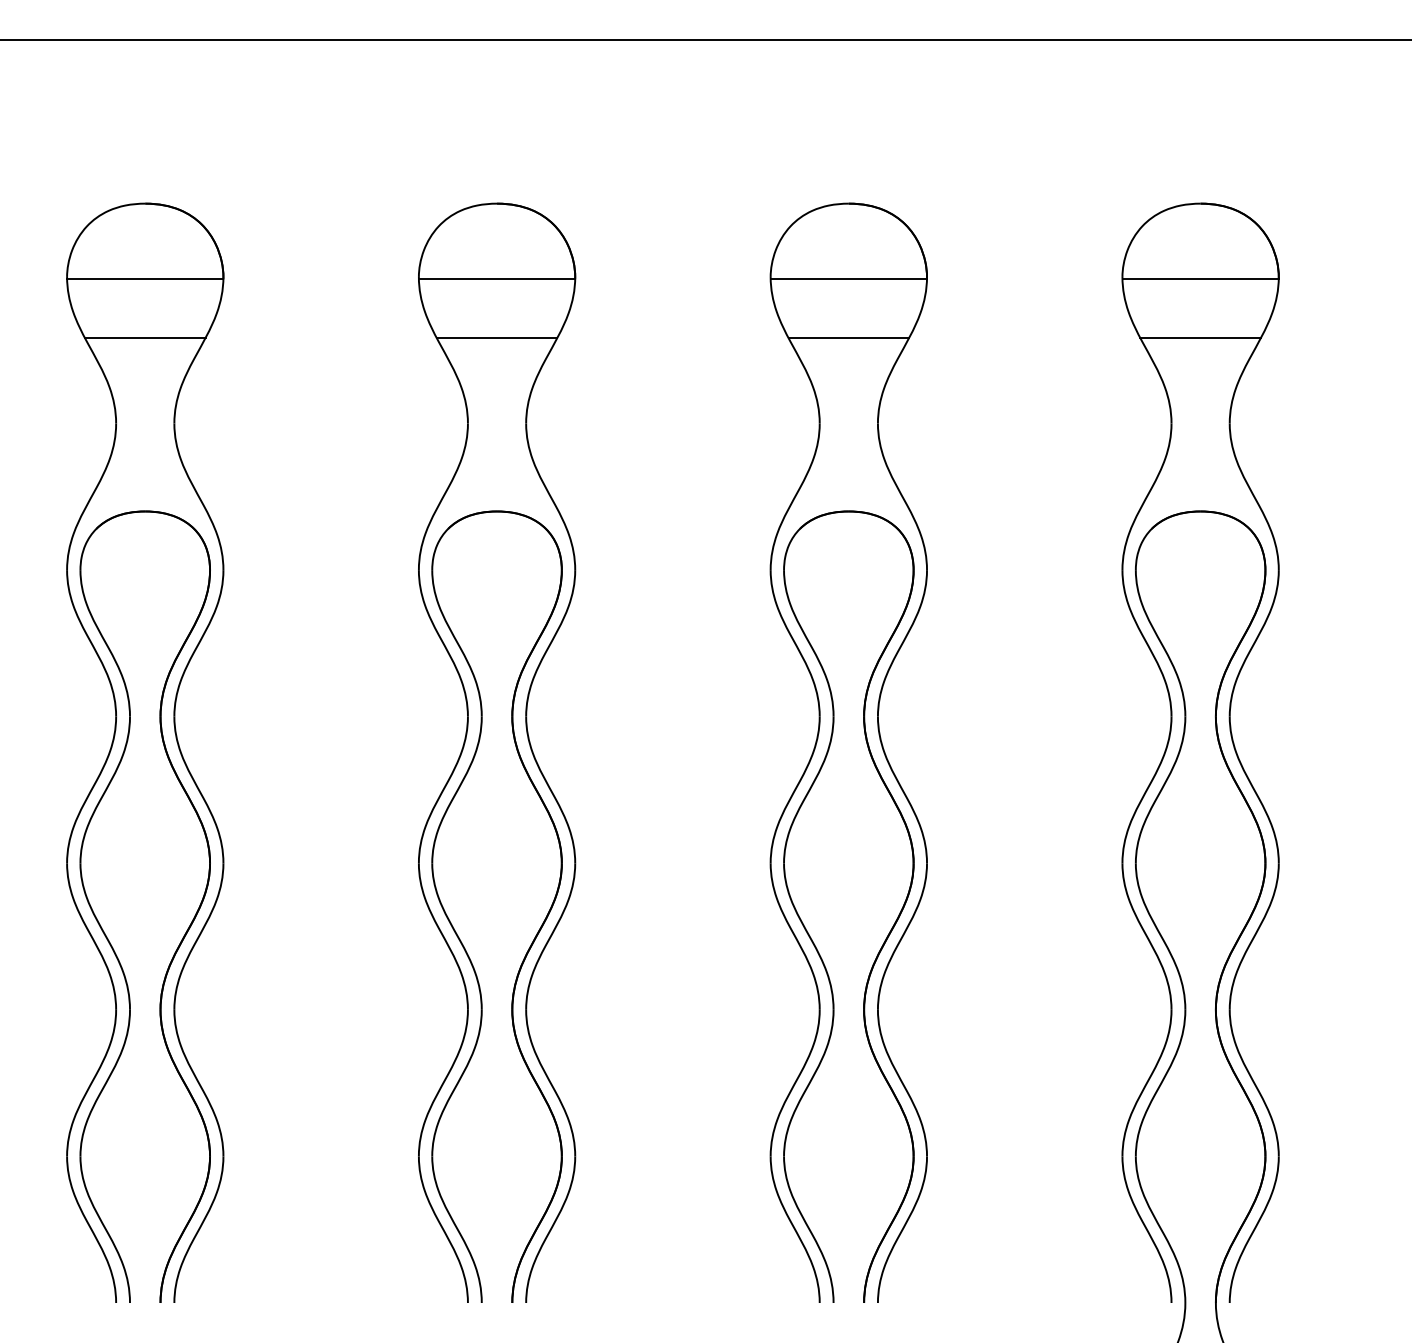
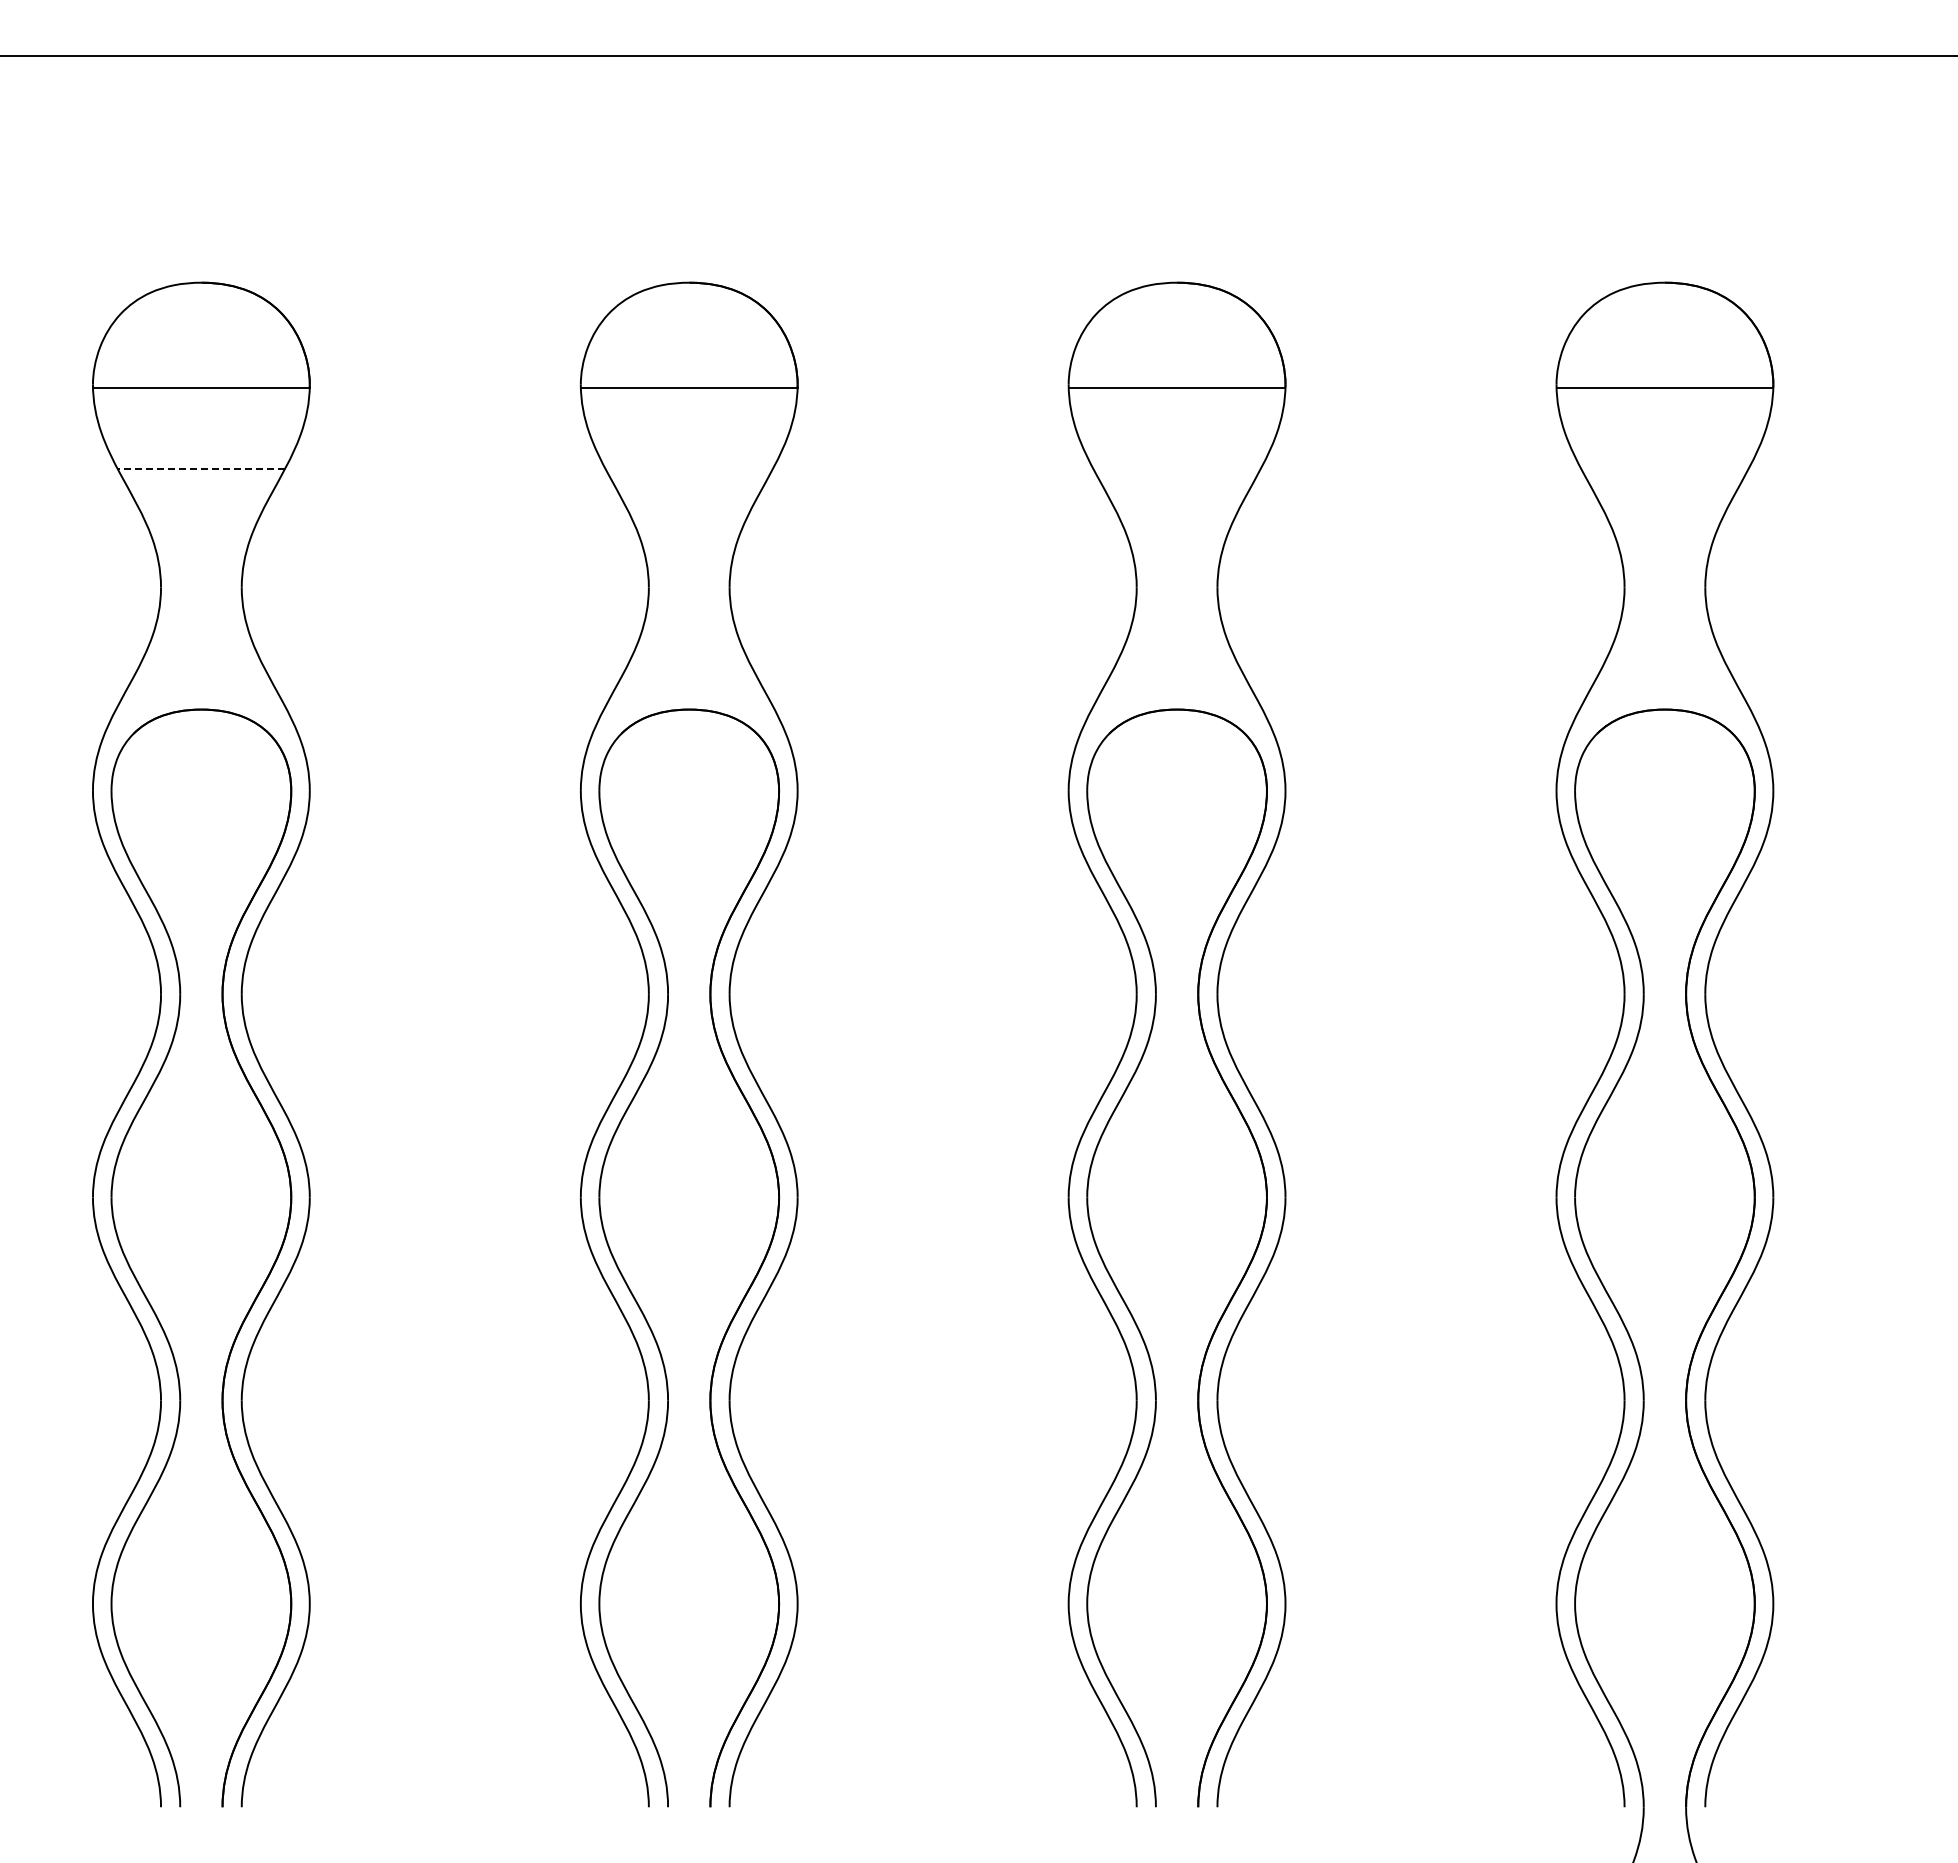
line: (145, 338) -> (201, 469), solid -> dashed
line: (496, 338) -> (688, 469), removed
line: (848, 338) -> (1176, 469), removed
line: (1200, 338) -> (1664, 469), removed

